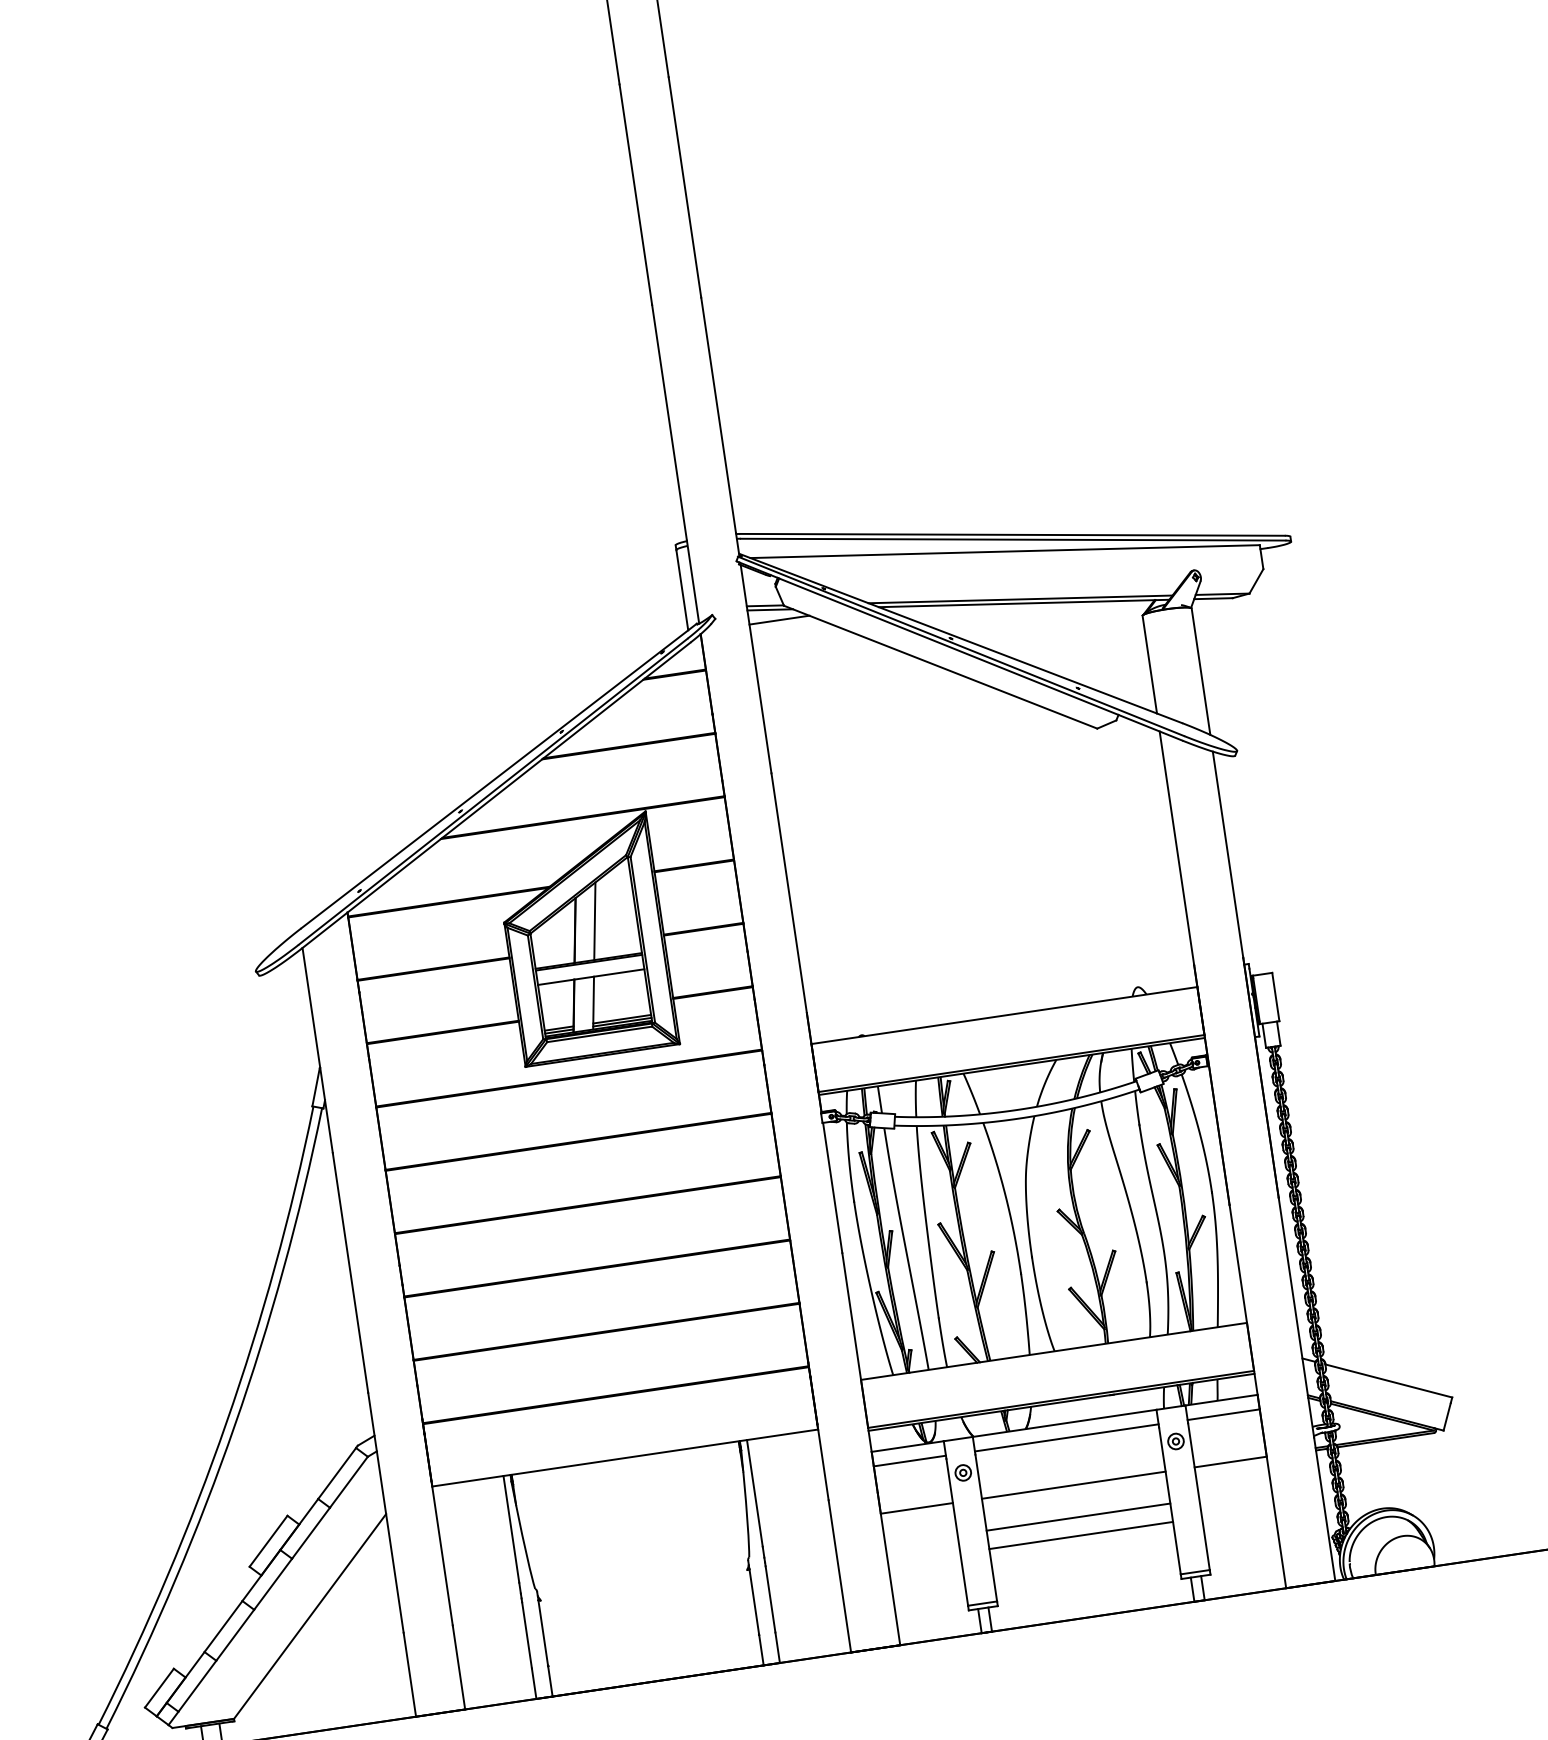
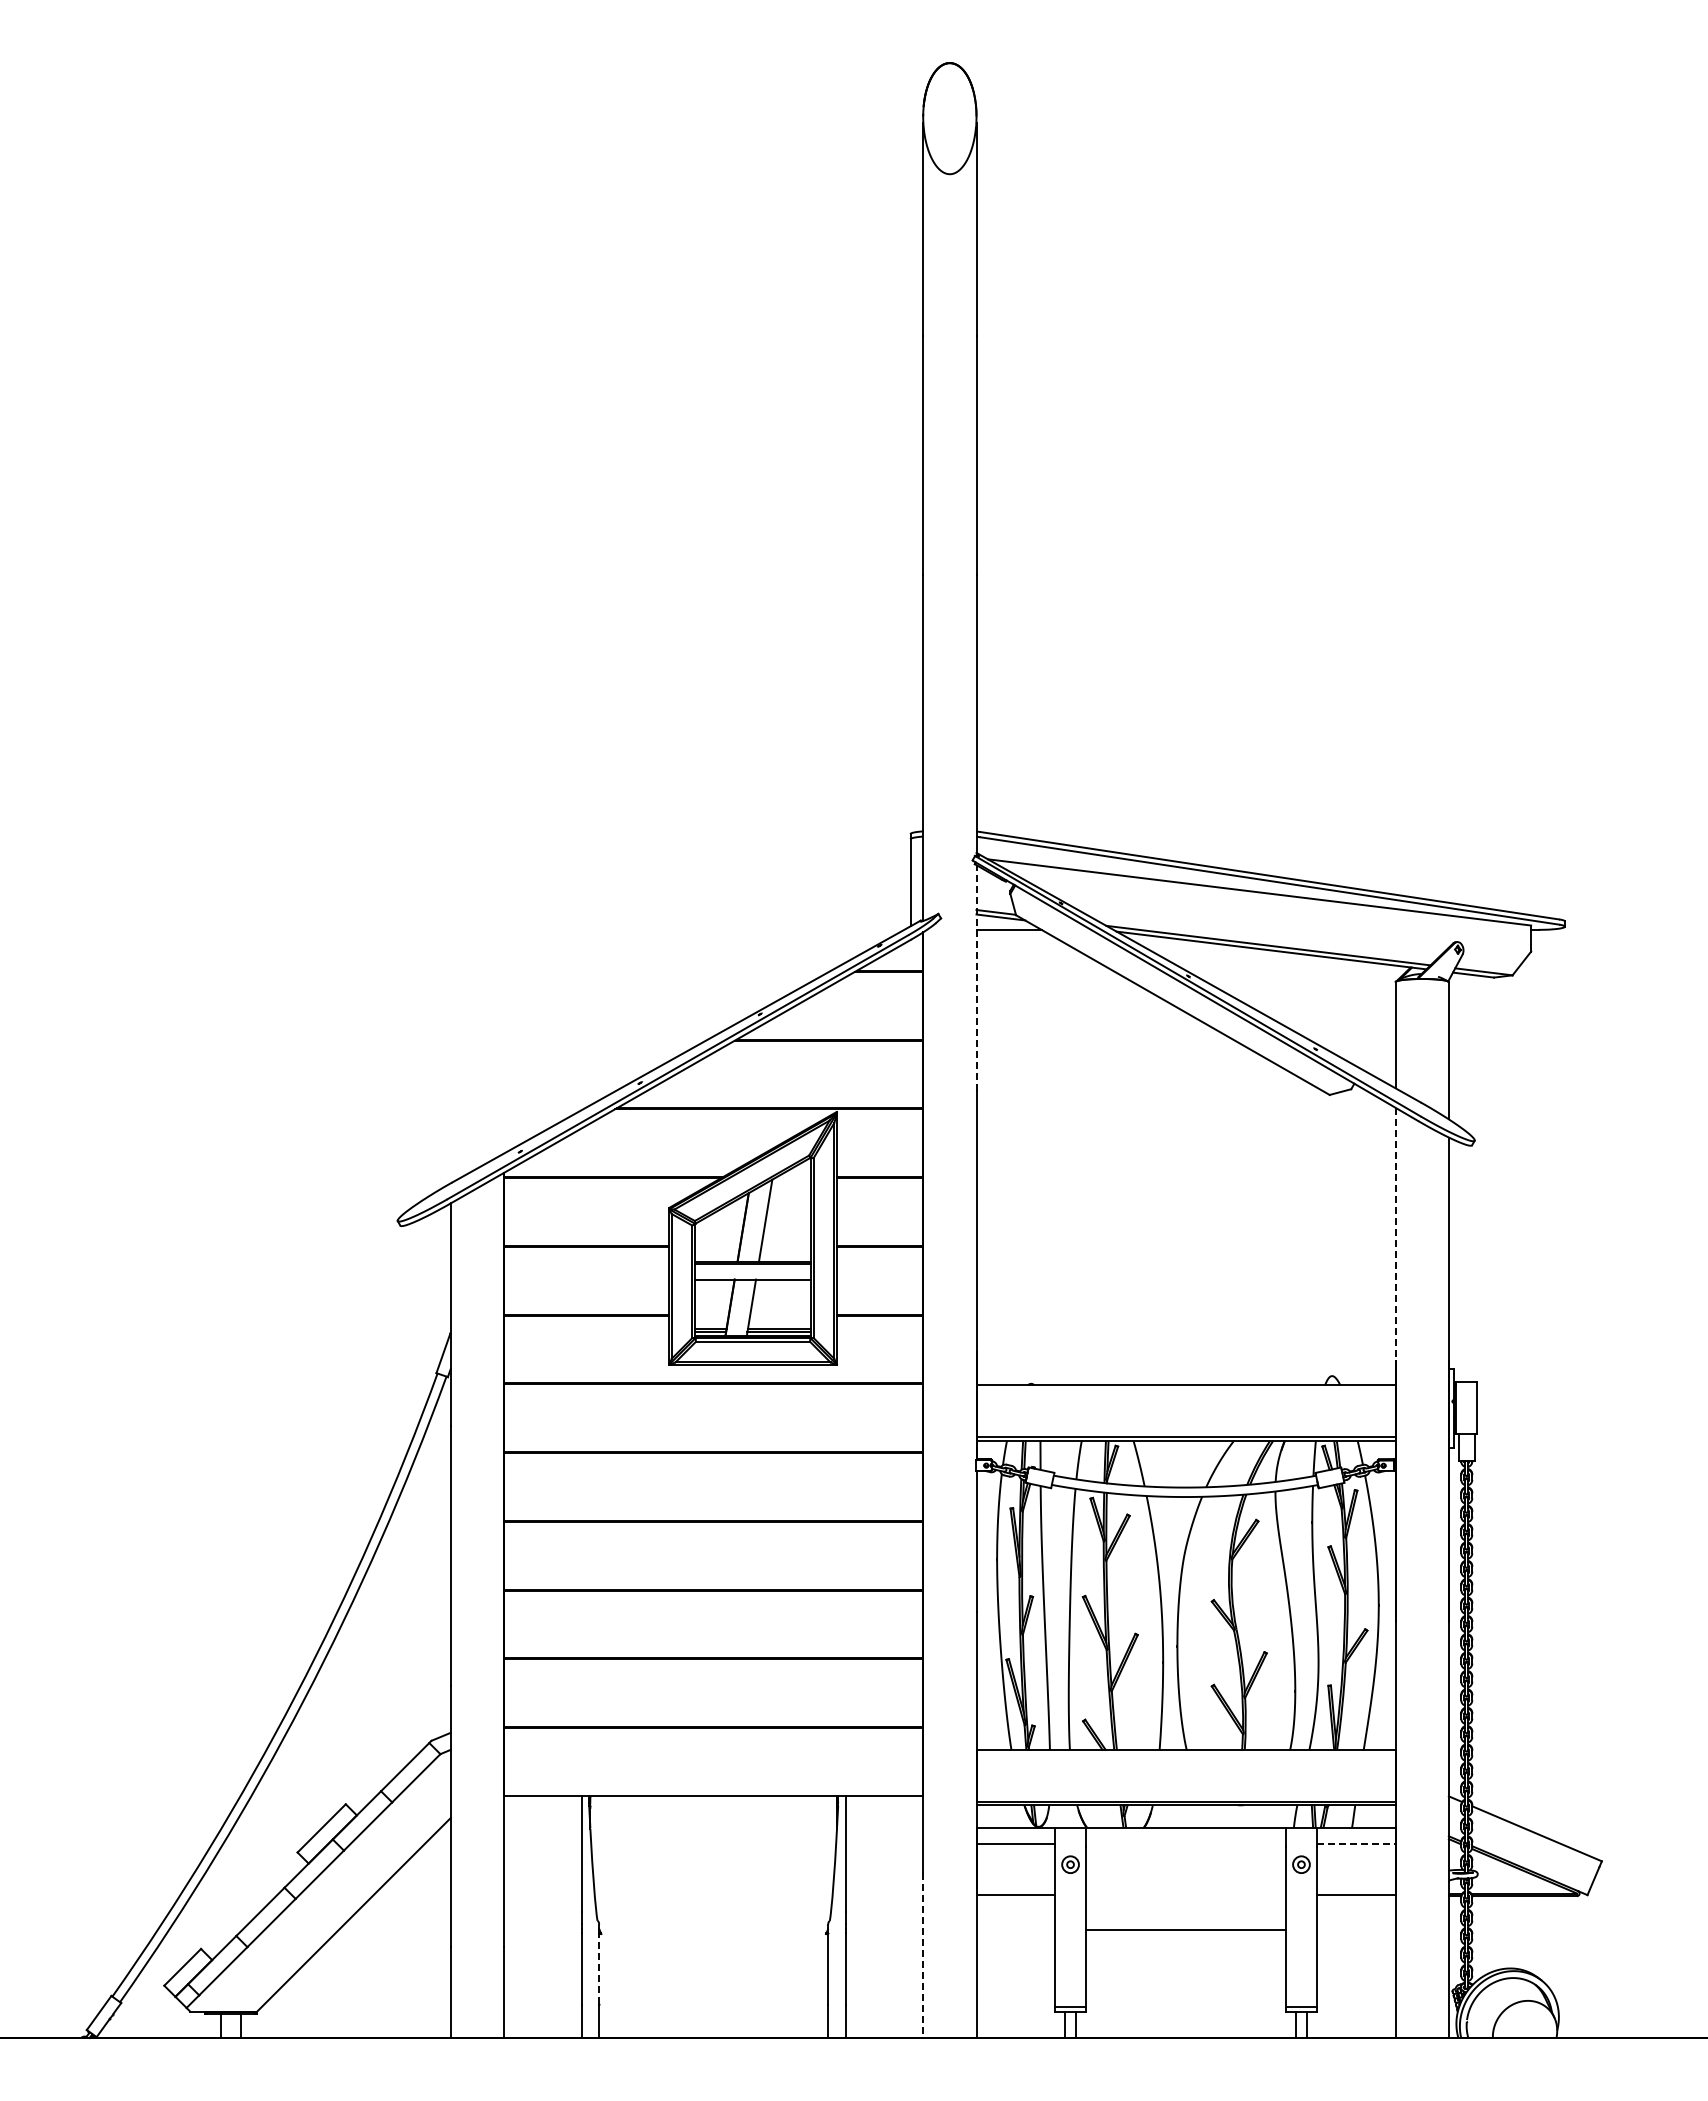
line: (755, 668) -> (976, 977), solid -> dashed
line: (1176, 848) -> (1395, 1234), solid -> dashed
line: (1223, 1414) -> (1356, 1843), solid -> dashed
line: (1066, 1437) -> (1185, 1843), removed
line: (1073, 1485) -> (1185, 1895), removed
line: (1080, 1535) -> (1185, 1949), removed
line: (840, 1576) -> (923, 1955), solid -> dashed
line: (543, 1632) -> (599, 1968), solid -> dashed

